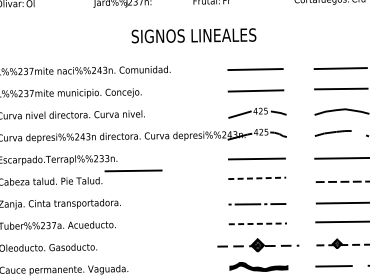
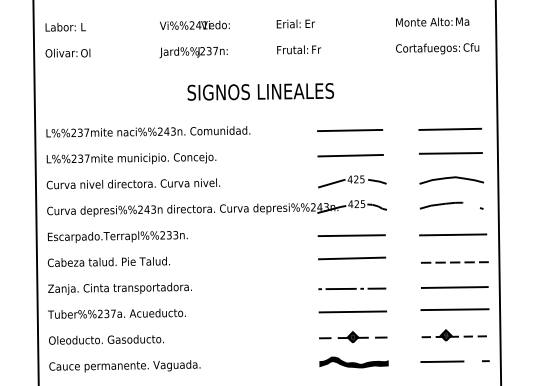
text: (193, 35) -> (260, 91), moved
line: (133, 170) -> (206, 249), removed
line: (257, 178) -> (352, 258), dashed -> solid
line: (258, 223) -> (353, 311), dashed -> solid
part: (258, 245) -> (353, 337), size x0.71

